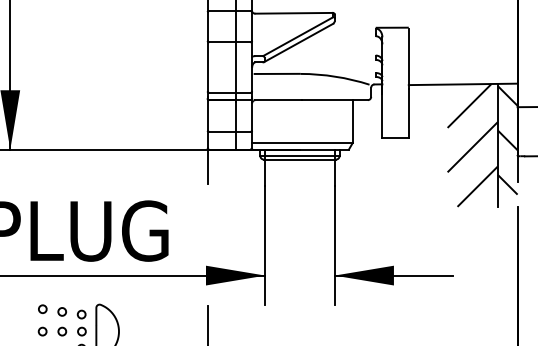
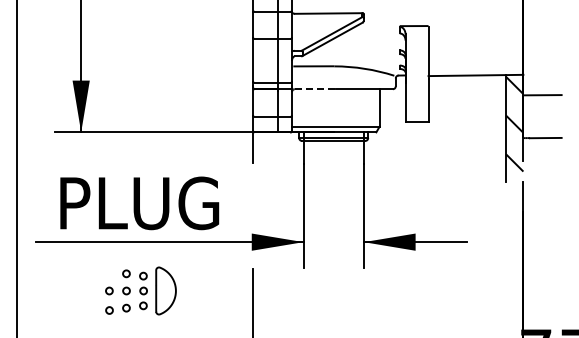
line: (279, 100) -> (315, 89), solid -> dashed
hatch: (472, 145) -> (484, 128), removed
circle: (42, 309) -> (109, 271), removed

